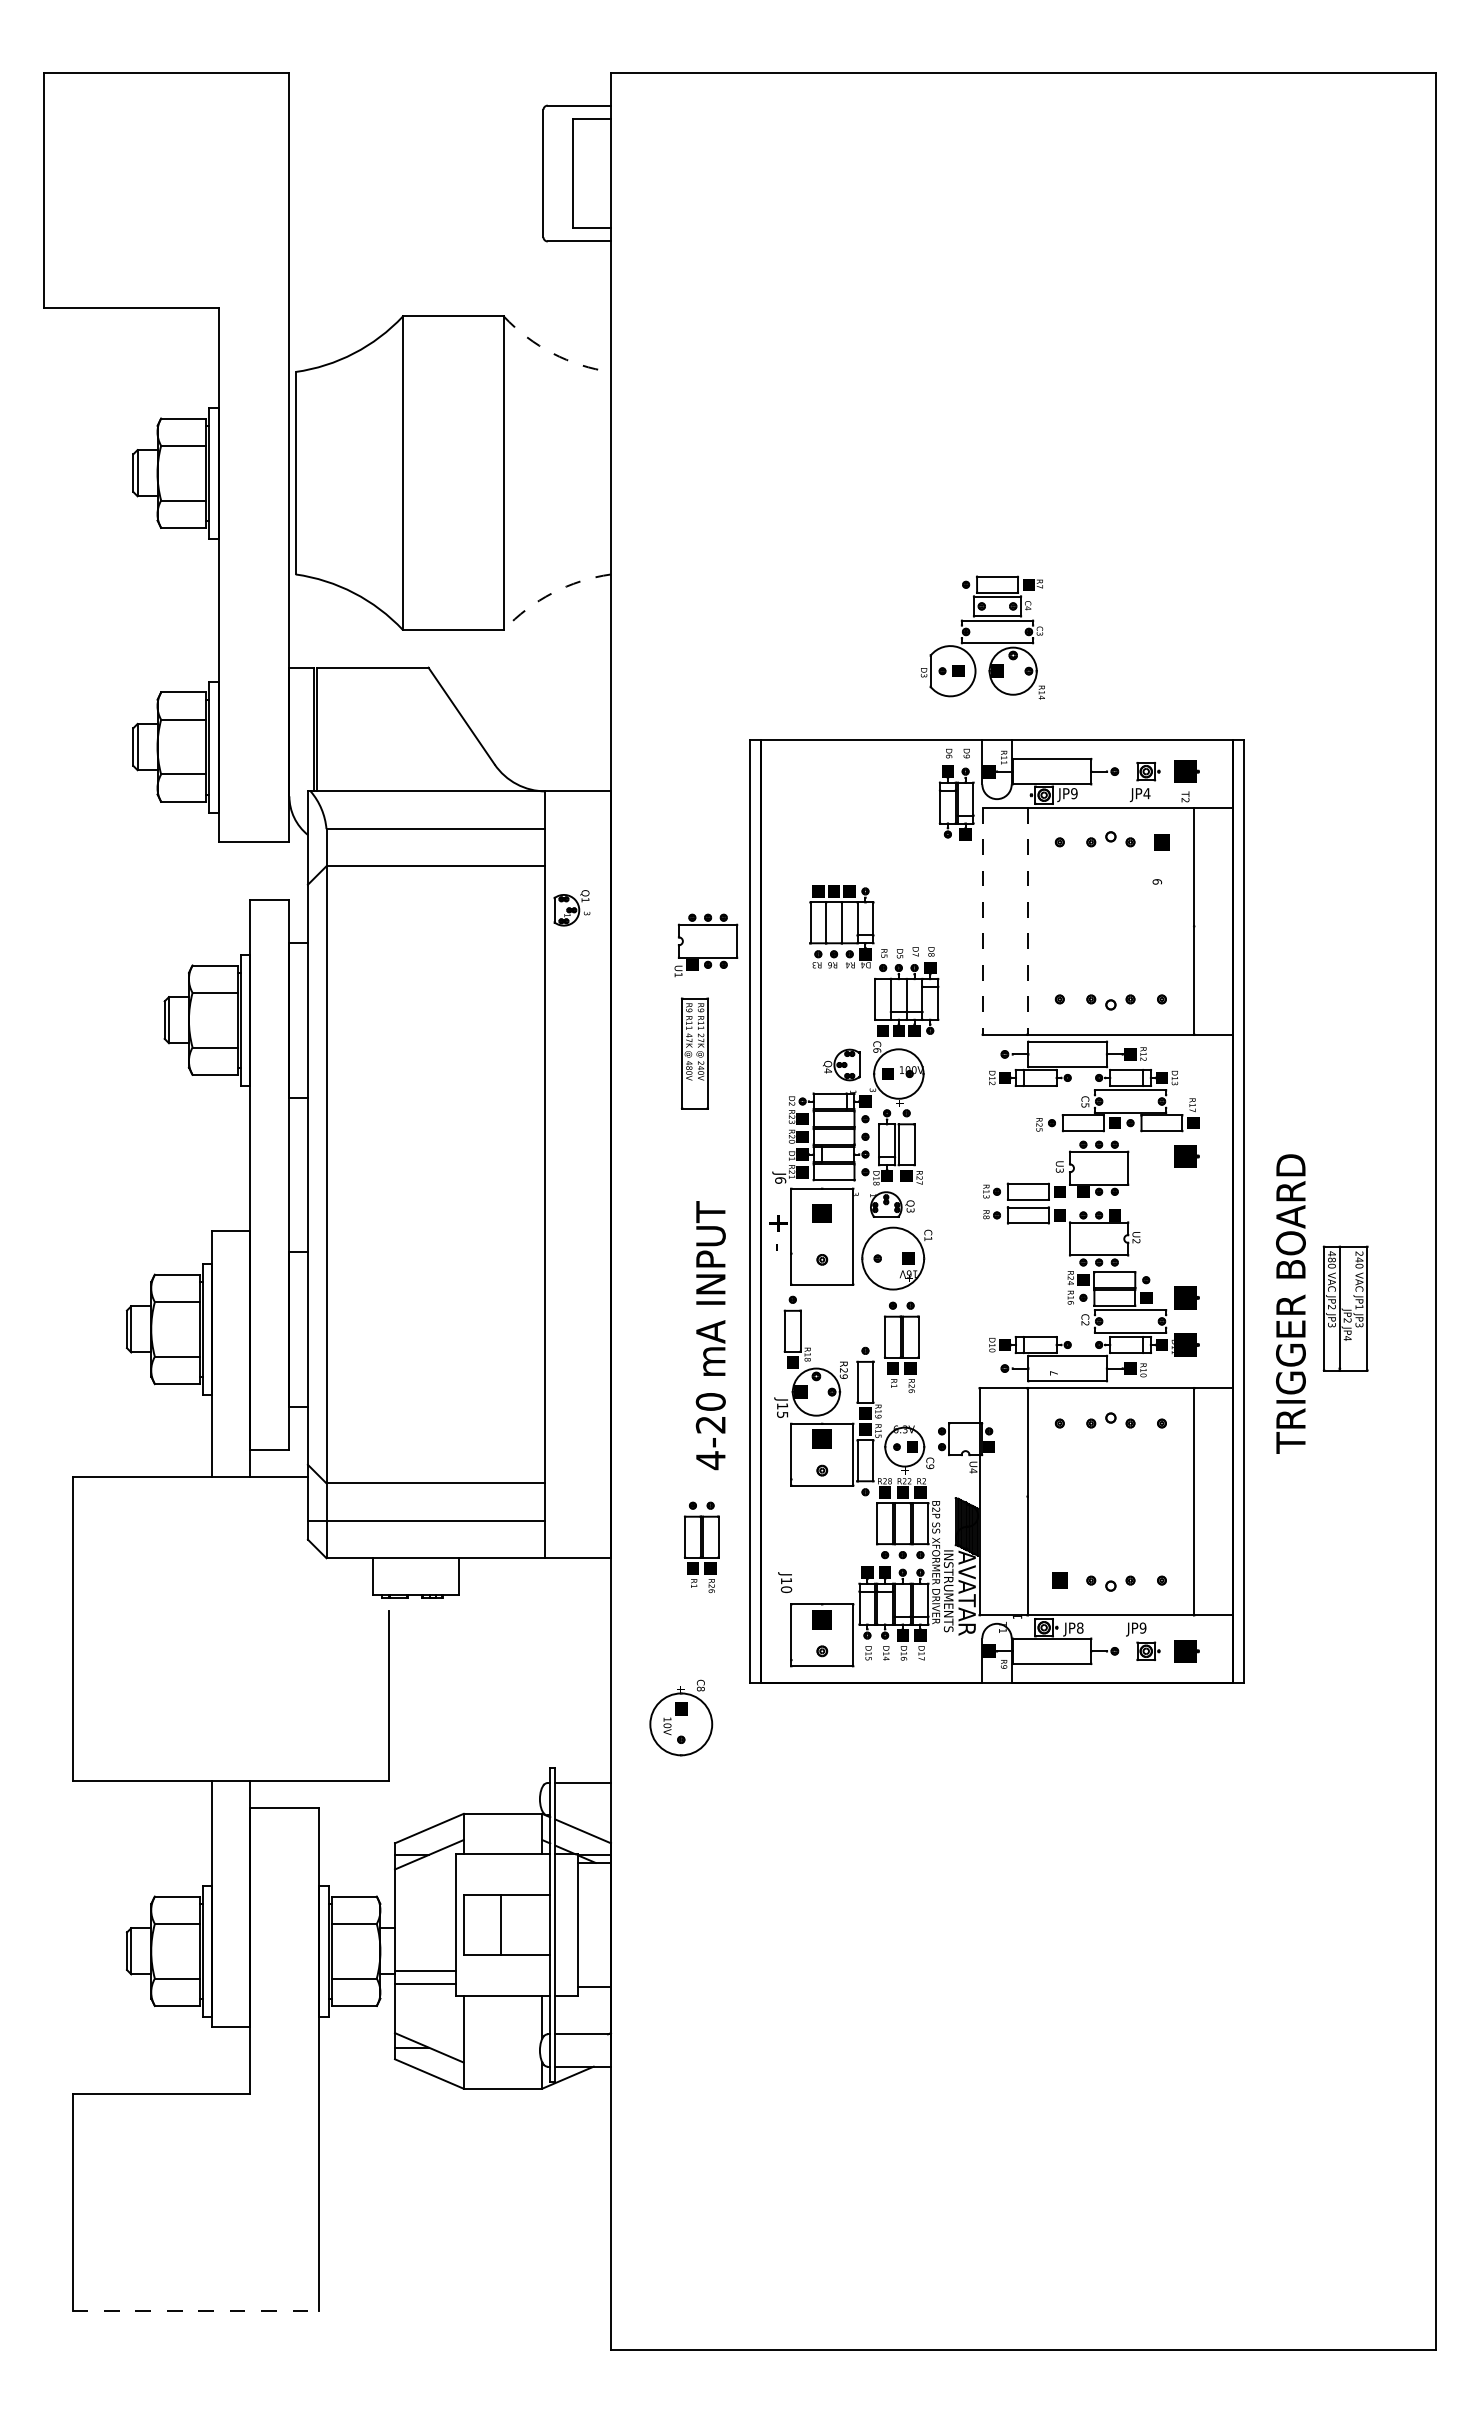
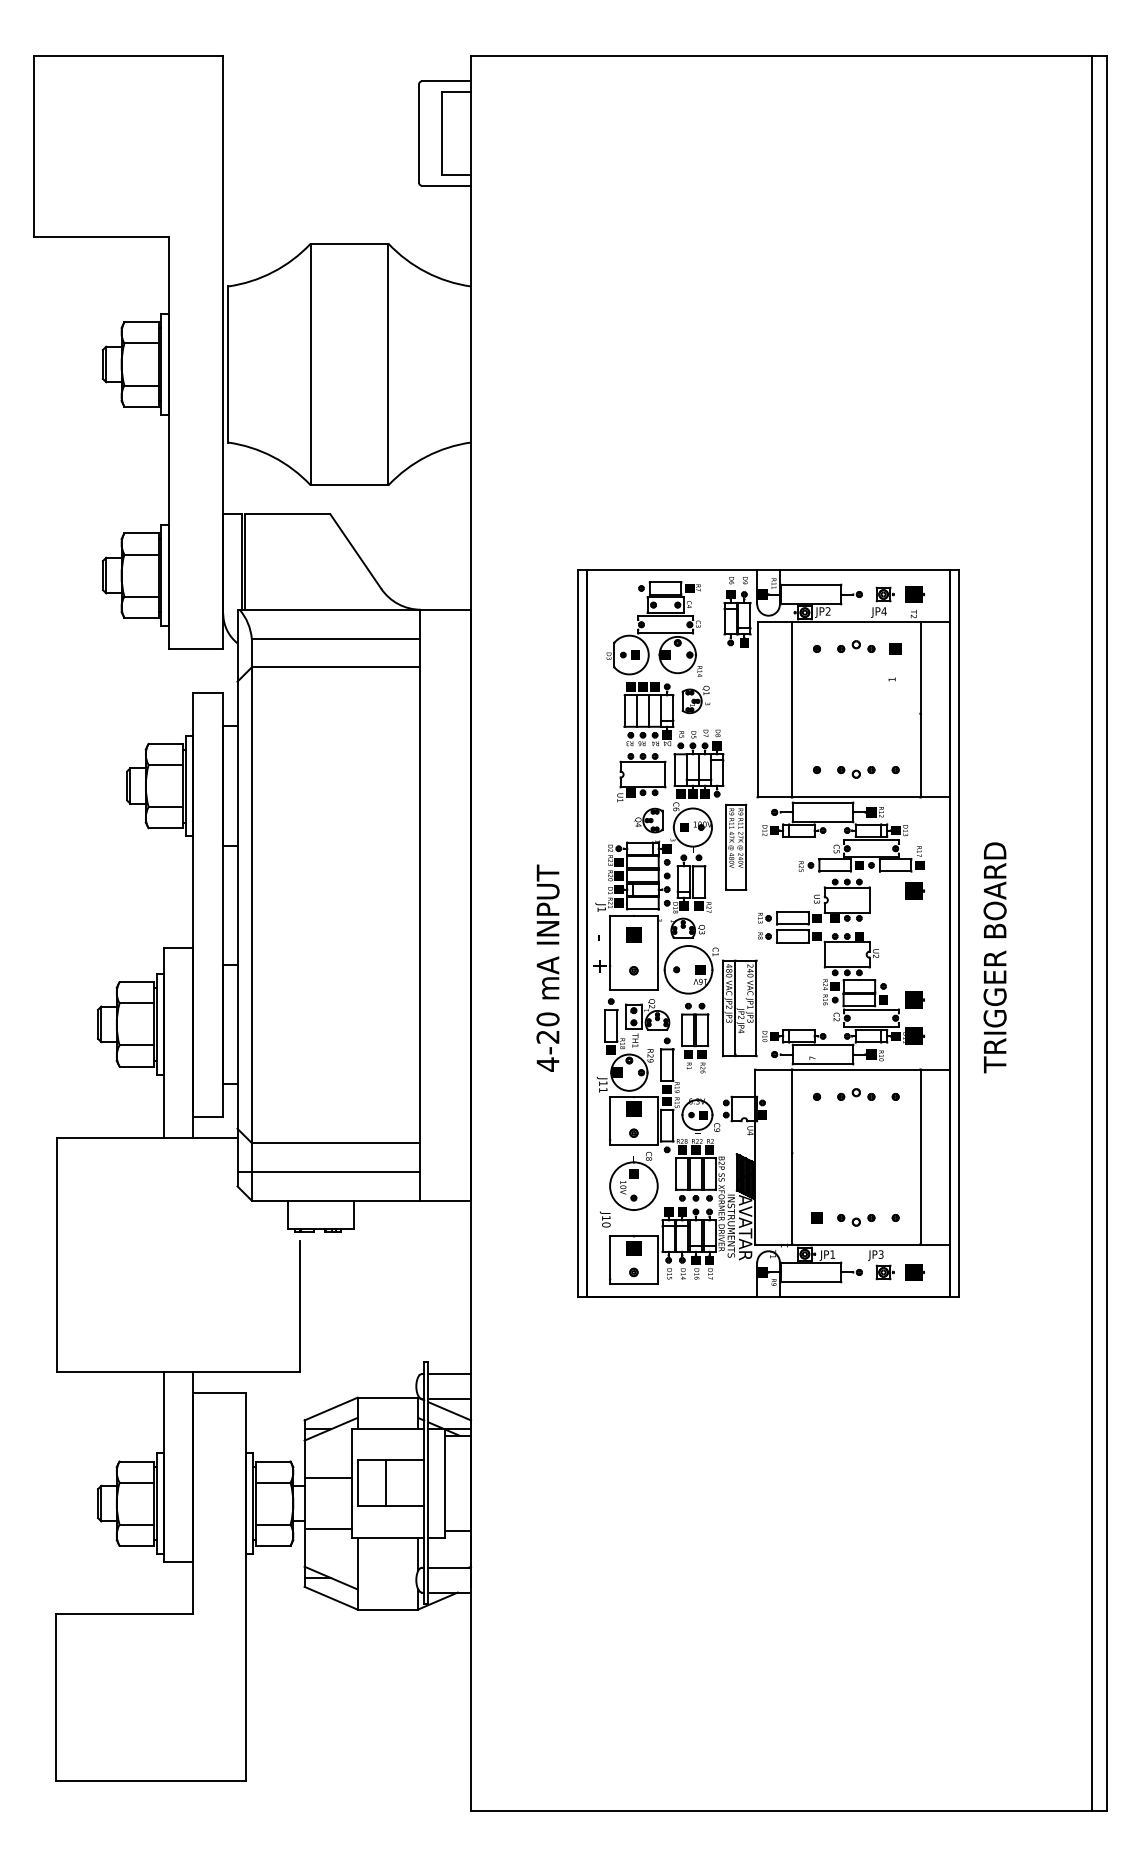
arc: (552, 353) -> (425, 272), dashed -> solid
arc: (552, 593) -> (425, 457), dashed -> solid
part: (982, 637) -> (654, 629), moved
text: (1074, 793) -> (828, 611), JP9 -> JP2
text: (1157, 881) -> (892, 679), 9 -> 1
part: (571, 908) -> (695, 699), moved
line: (982, 921) -> (757, 709), dashed -> solid
line: (1027, 921) -> (792, 709), dashed -> solid
part: (706, 945) -> (641, 777), moved
part: (694, 1053) -> (735, 847), moved
text: (780, 1180) -> (601, 909), J6 -> J1
line: (1416, 1211) -> (1091, 933), added
text: (778, 1222) -> (600, 941), + -> -
text: (778, 1252) -> (600, 965), - -> +
text: (1290, 1303) -> (994, 957), moved
part: (1345, 1308) -> (739, 1008), moved
part: (840, 1327) -> (647, 1022), added
text: (710, 1335) -> (547, 968), moved
text: (782, 1414) -> (603, 1089), J15 -> J11
part: (701, 1546) -> (540, 1191), removed
text: (1080, 1627) -> (832, 1254), JP8 -> JP1
text: (1142, 1627) -> (880, 1254), JP9 -> JP3
part: (681, 1717) -> (634, 1180), moved
line: (582, 1815) -> (449, 1399), added
line: (425, 1971) -> (328, 1478), moved
line: (196, 2311) -> (151, 1781), dashed -> solid

